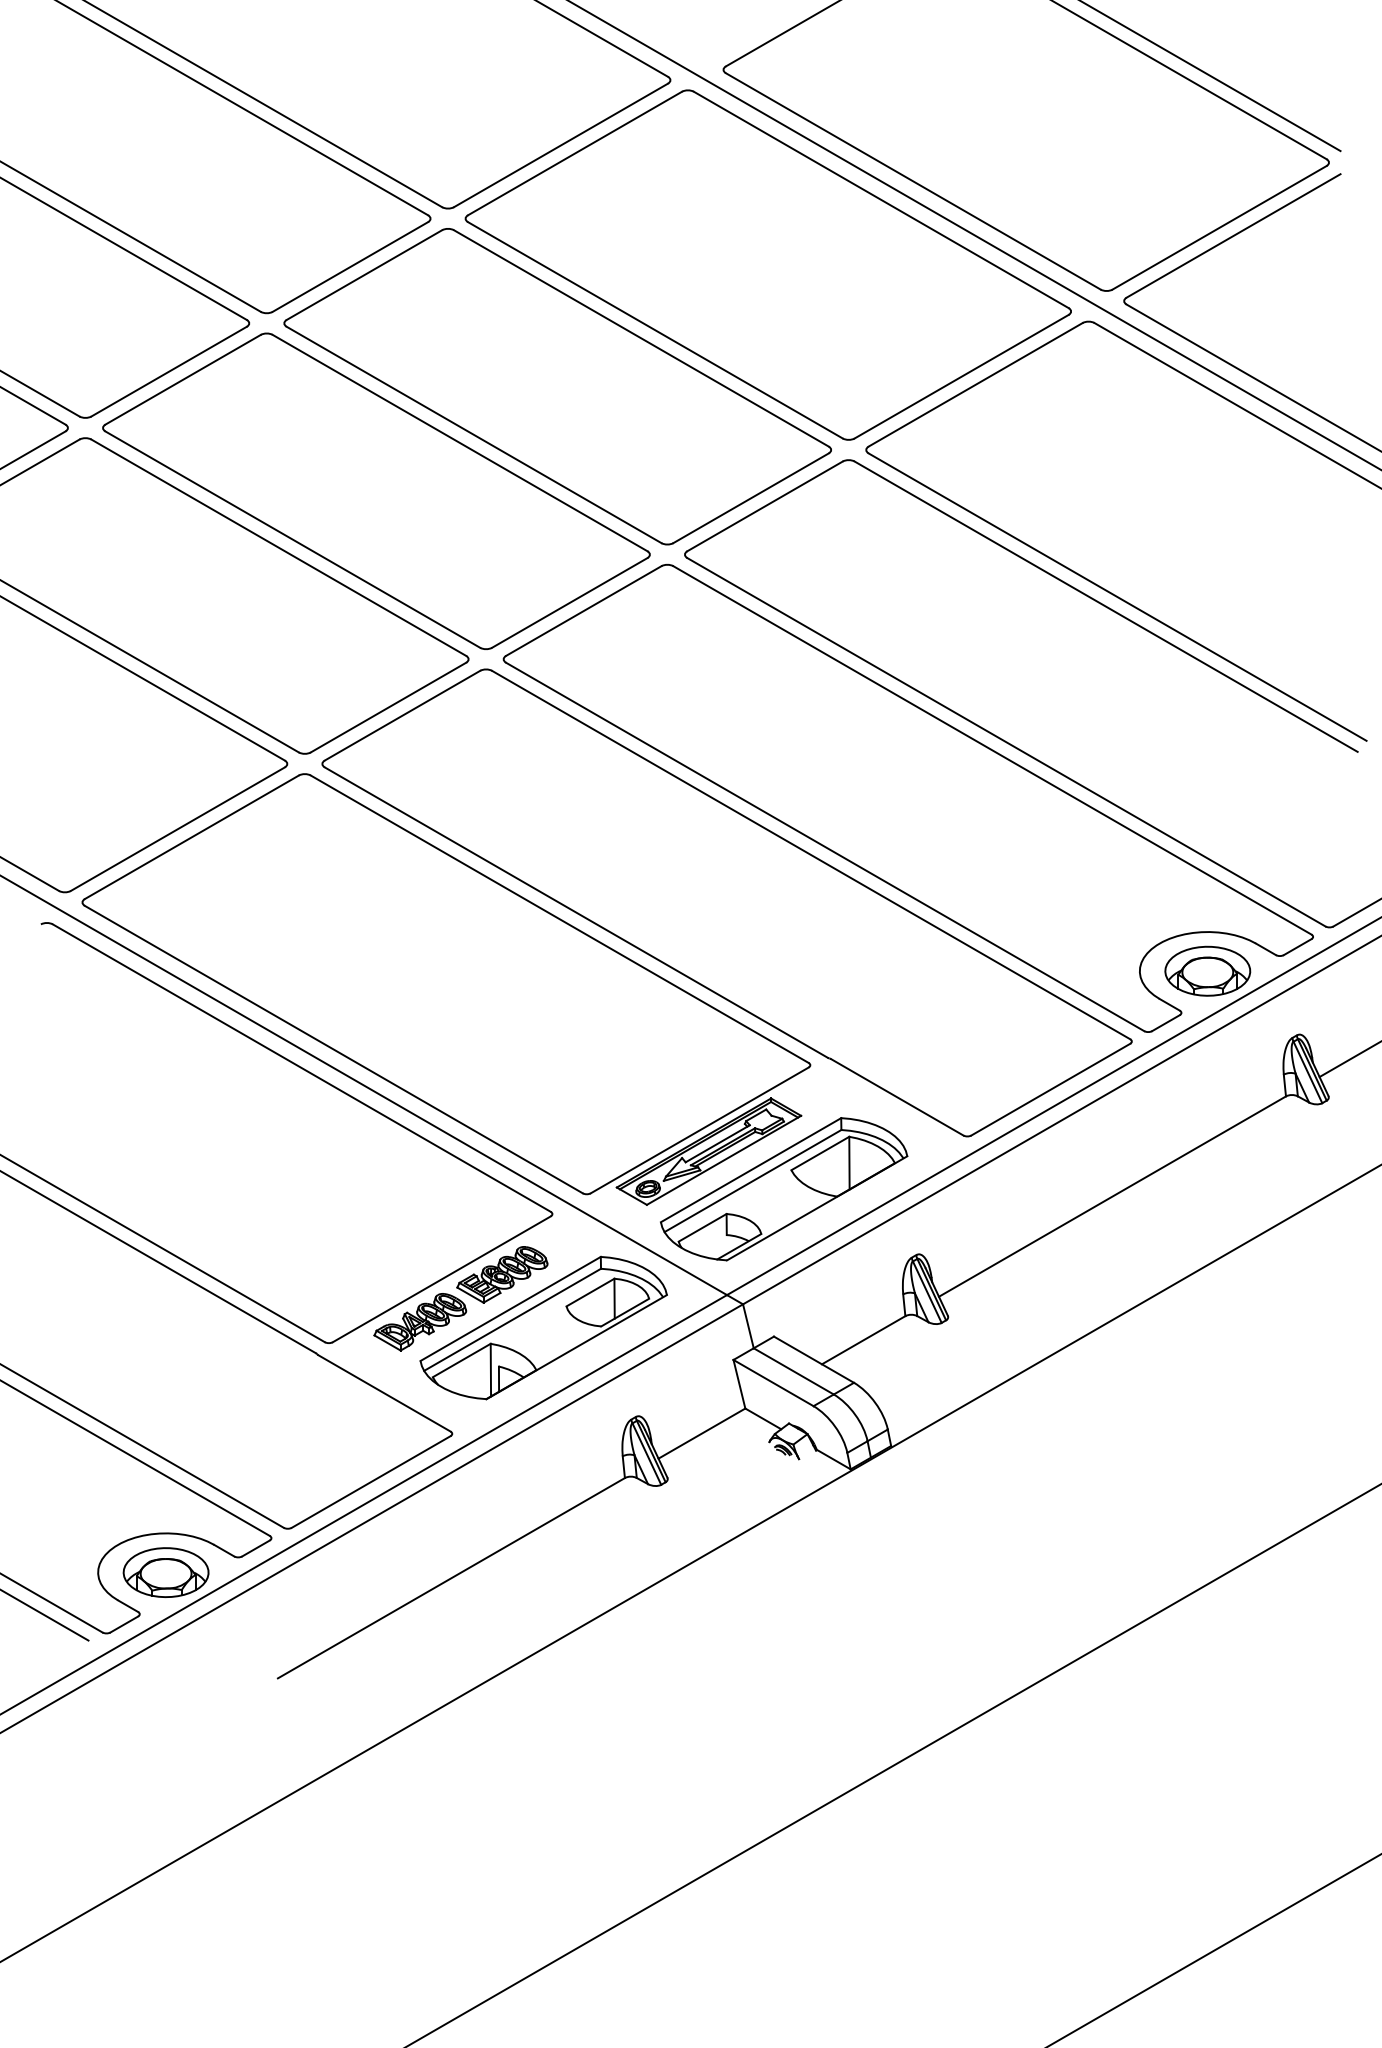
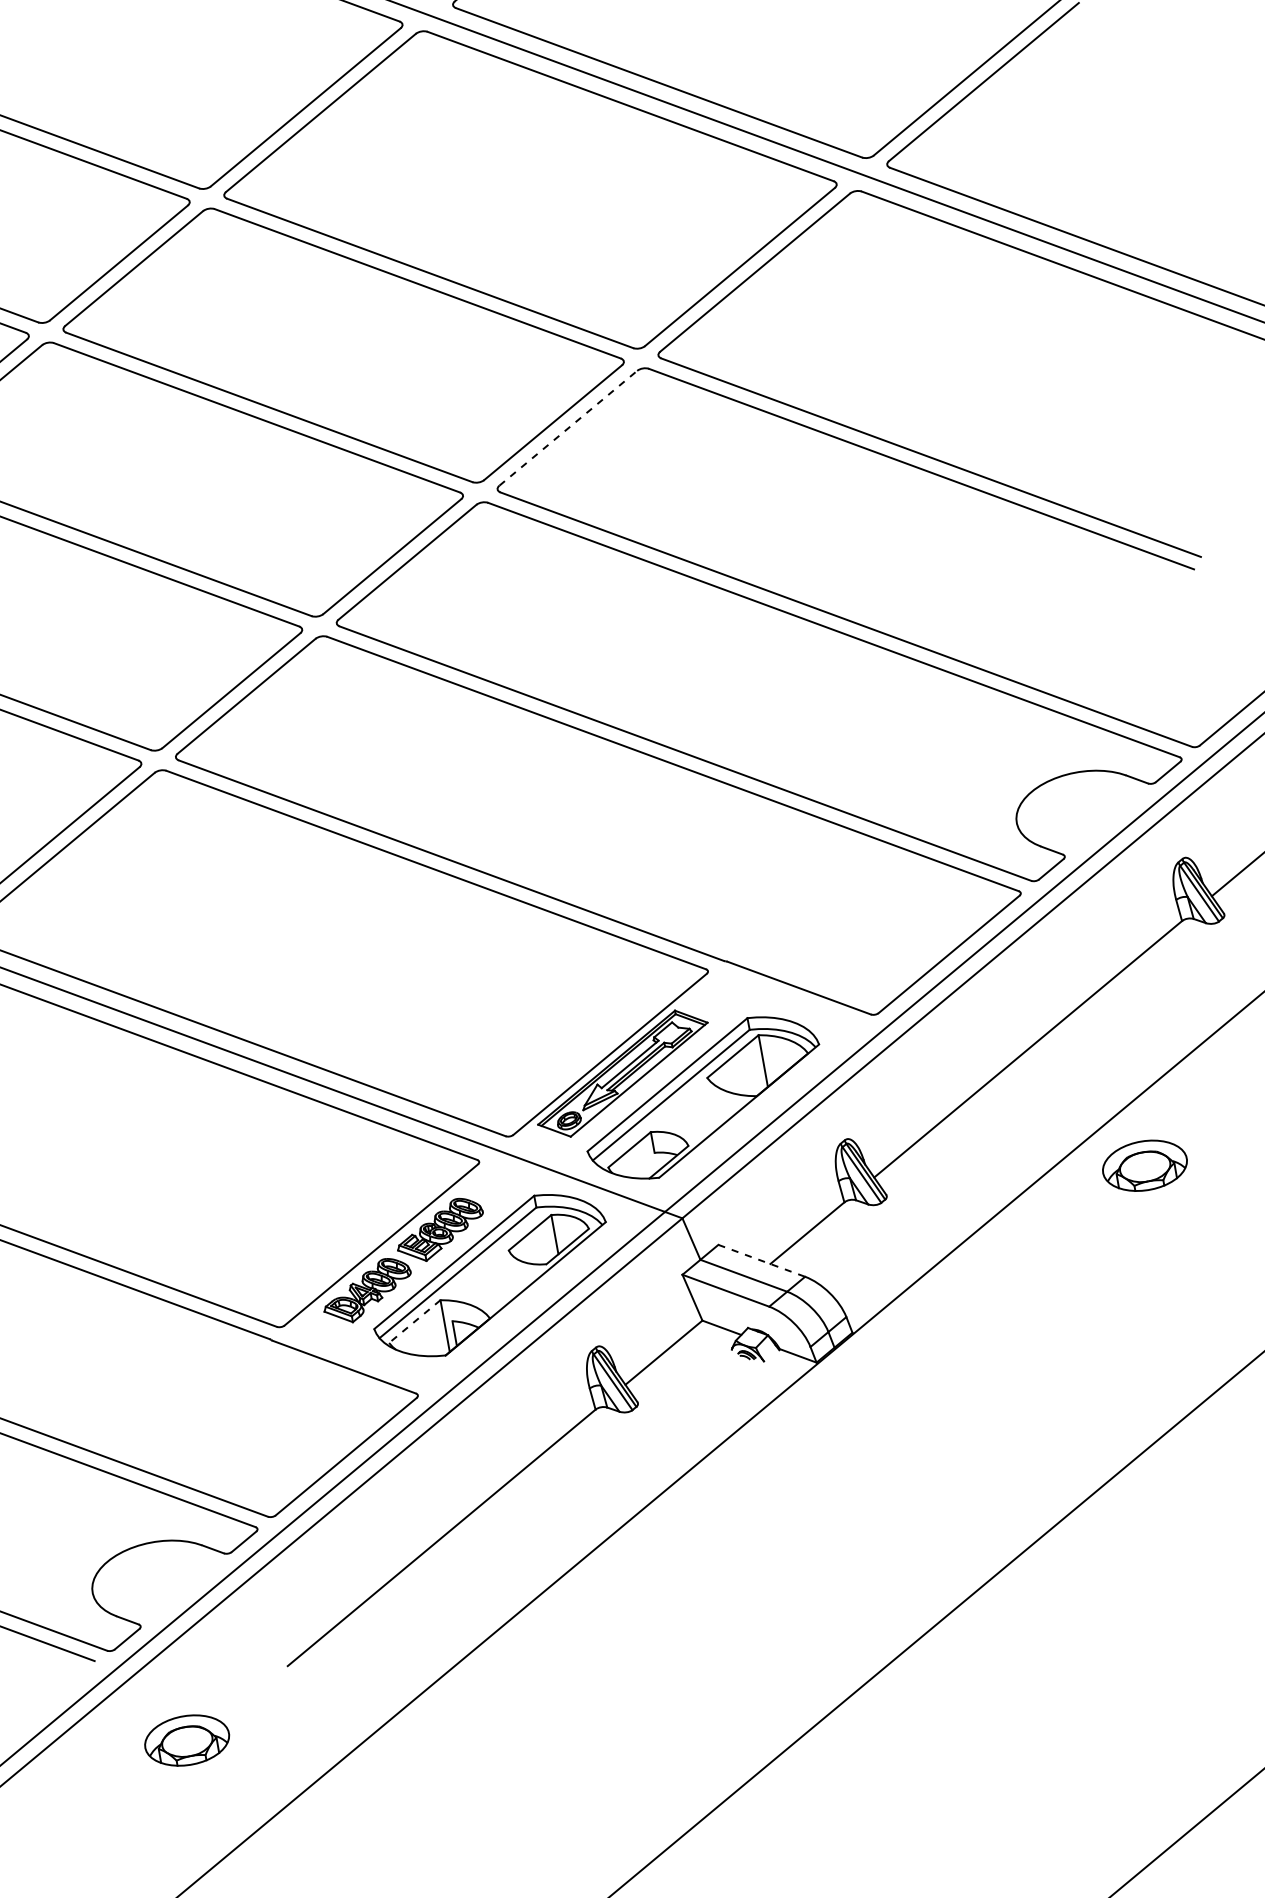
line: (765, 506) -> (568, 428), solid -> dashed
part: (1207, 970) -> (1144, 1165), moved
line: (814, 1359) -> (762, 1260), solid -> dashed
line: (461, 1360) -> (414, 1321), solid -> dashed
part: (165, 1572) -> (186, 1740), moved

